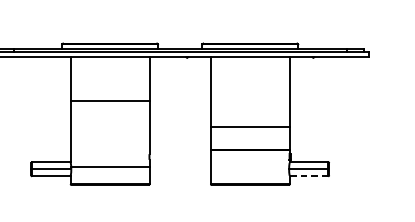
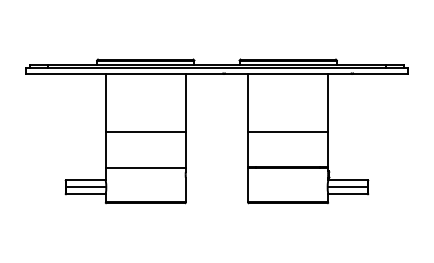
line: (109, 100) -> (145, 131), moved
line: (250, 127) -> (288, 131), moved
line: (109, 166) -> (145, 167), moved
line: (308, 176) -> (347, 194), dashed -> solid

